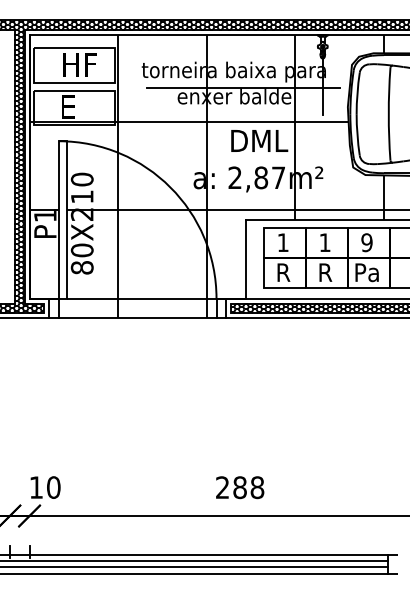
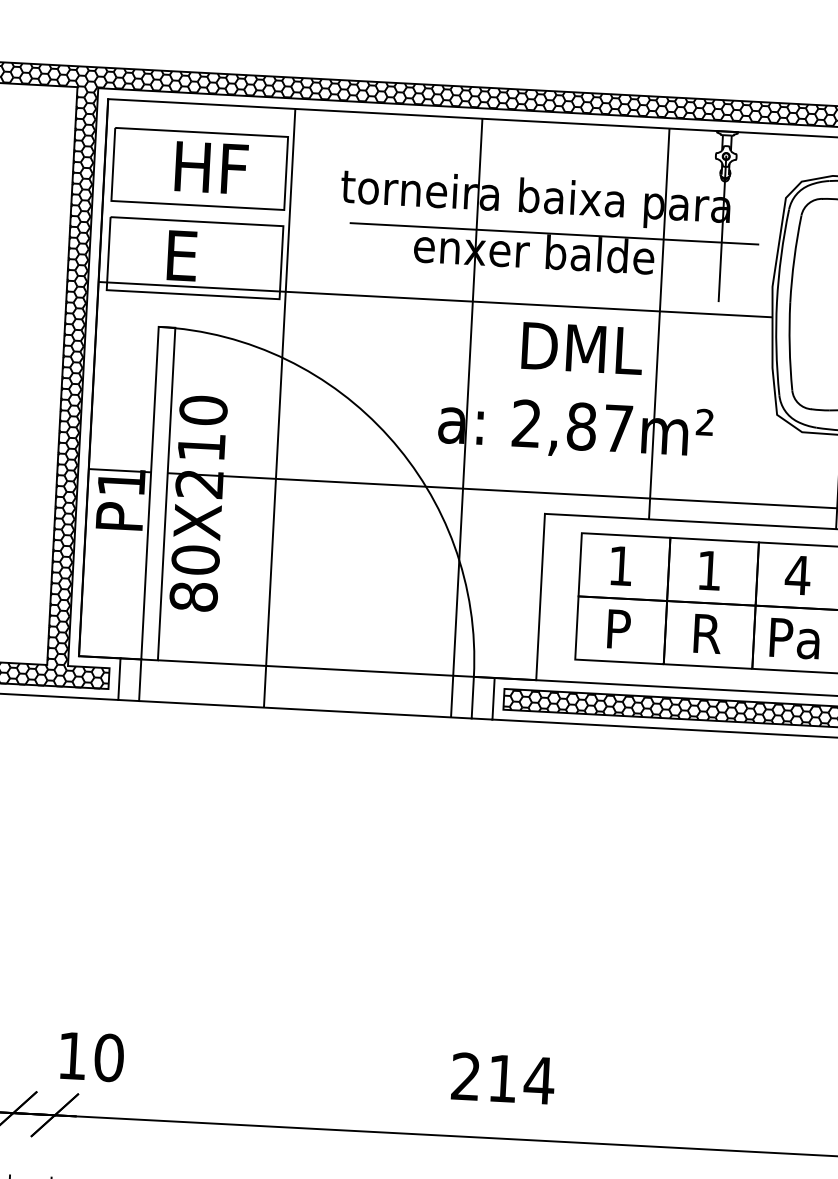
text: (366, 242) -> (796, 574), 9 -> 4
text: (283, 272) -> (618, 628), R -> P
text: (248, 487) -> (520, 1079), 288 -> 214

